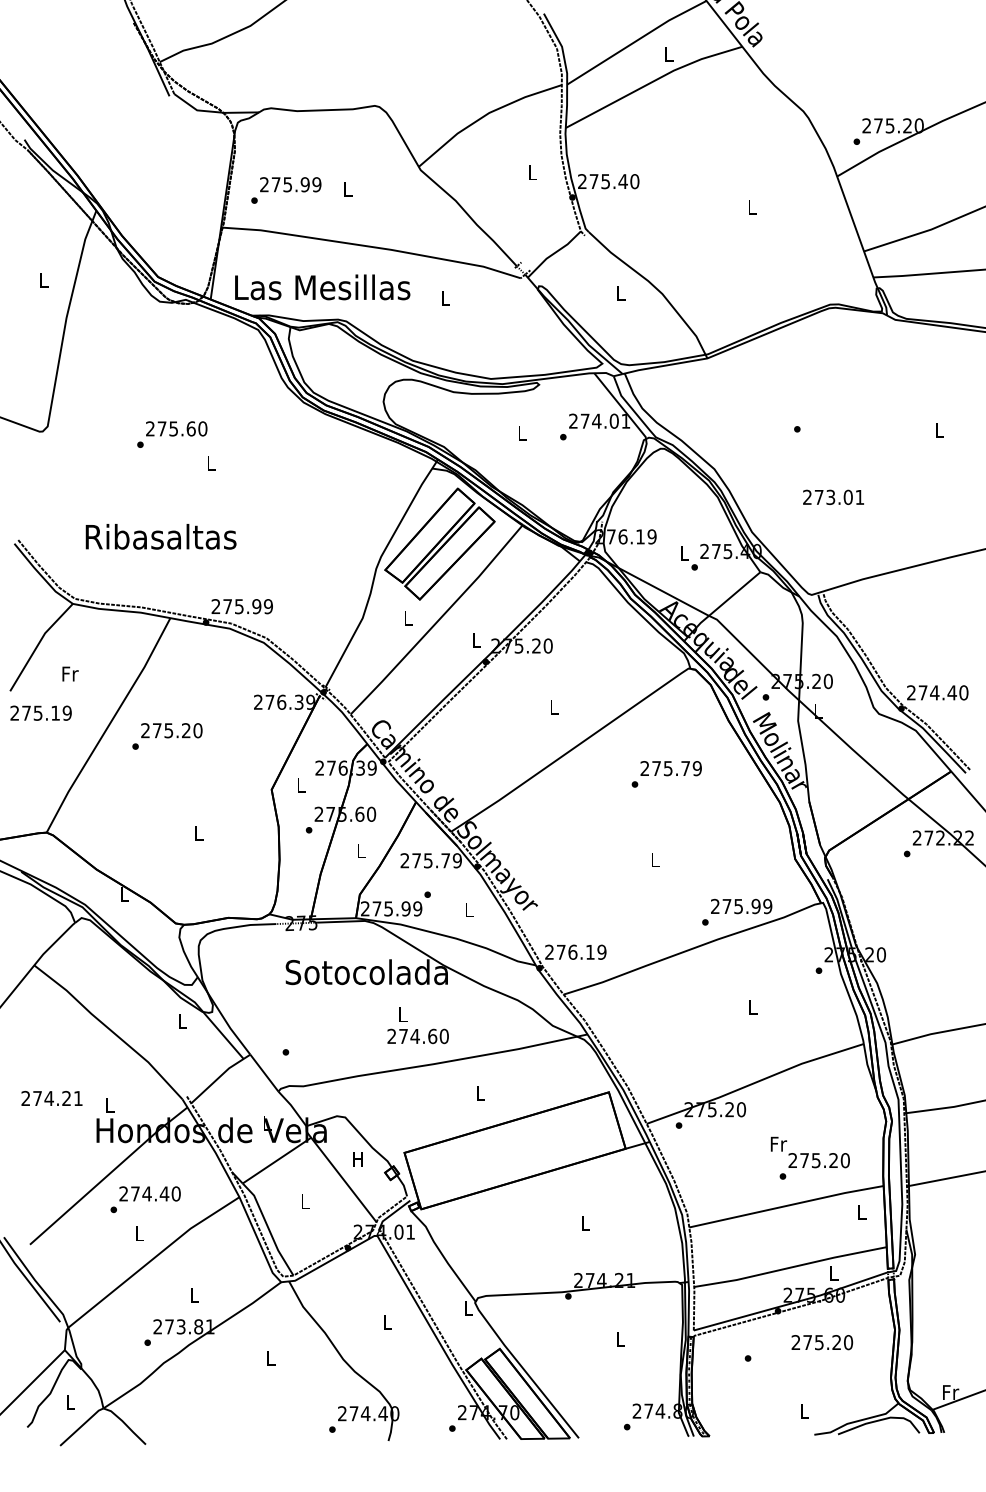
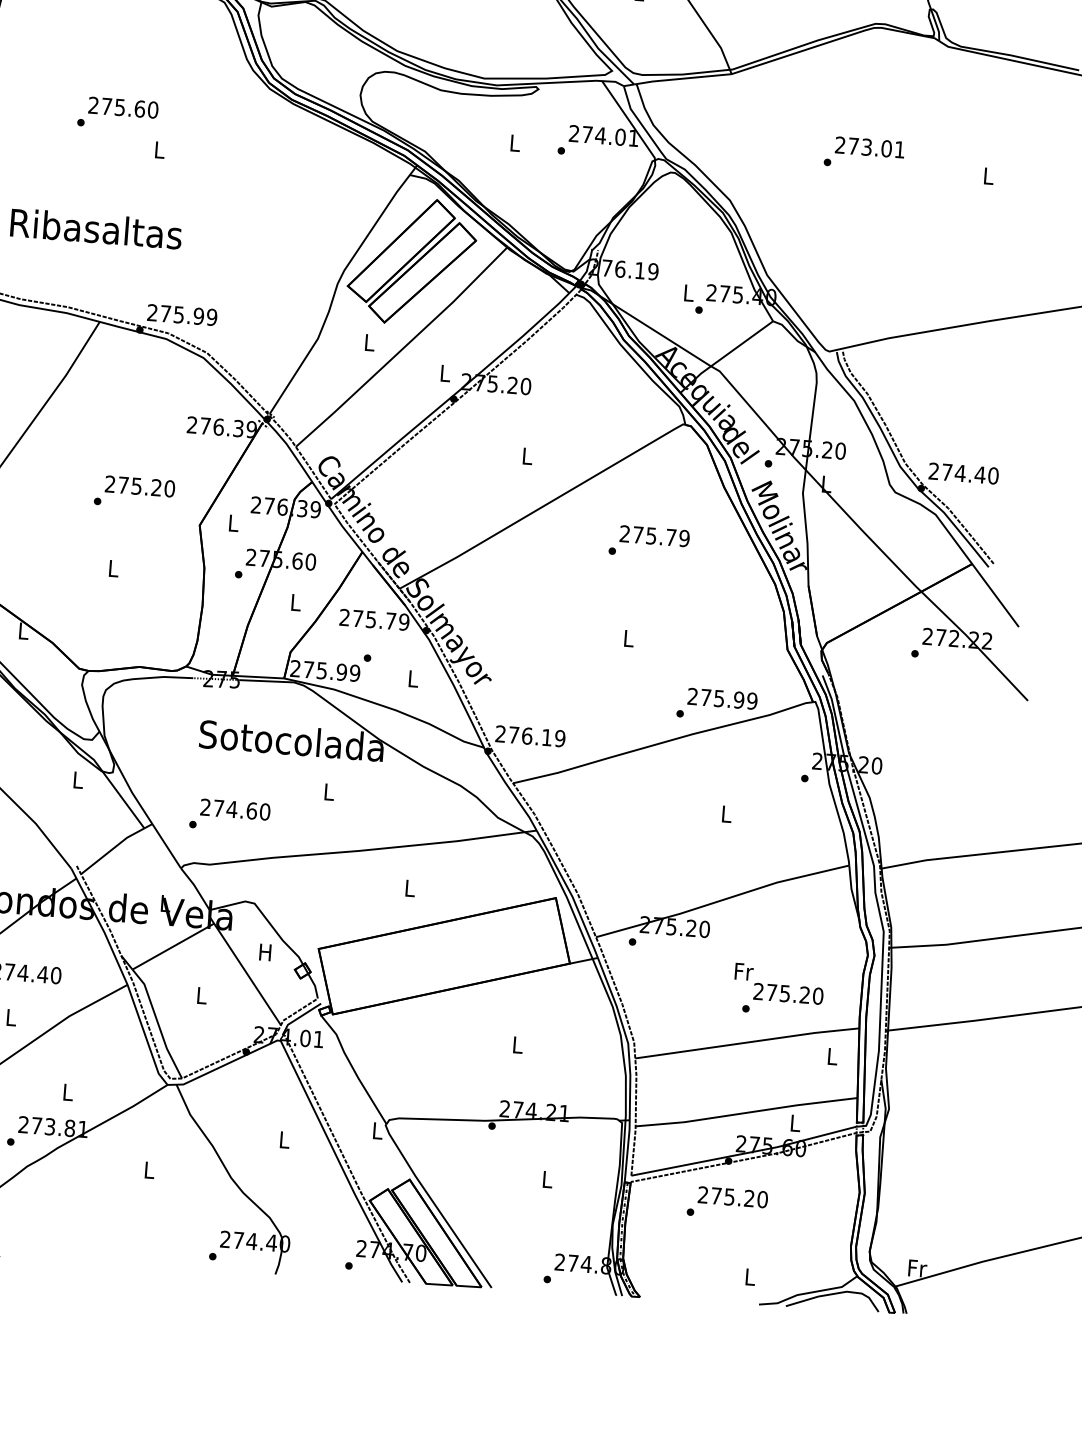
text: (833, 496) -> (869, 146), moved
text: (167, 736) -> (134, 492), moved
text: (417, 1036) -> (234, 809), moved
text: (822, 1342) -> (733, 1197), moved

